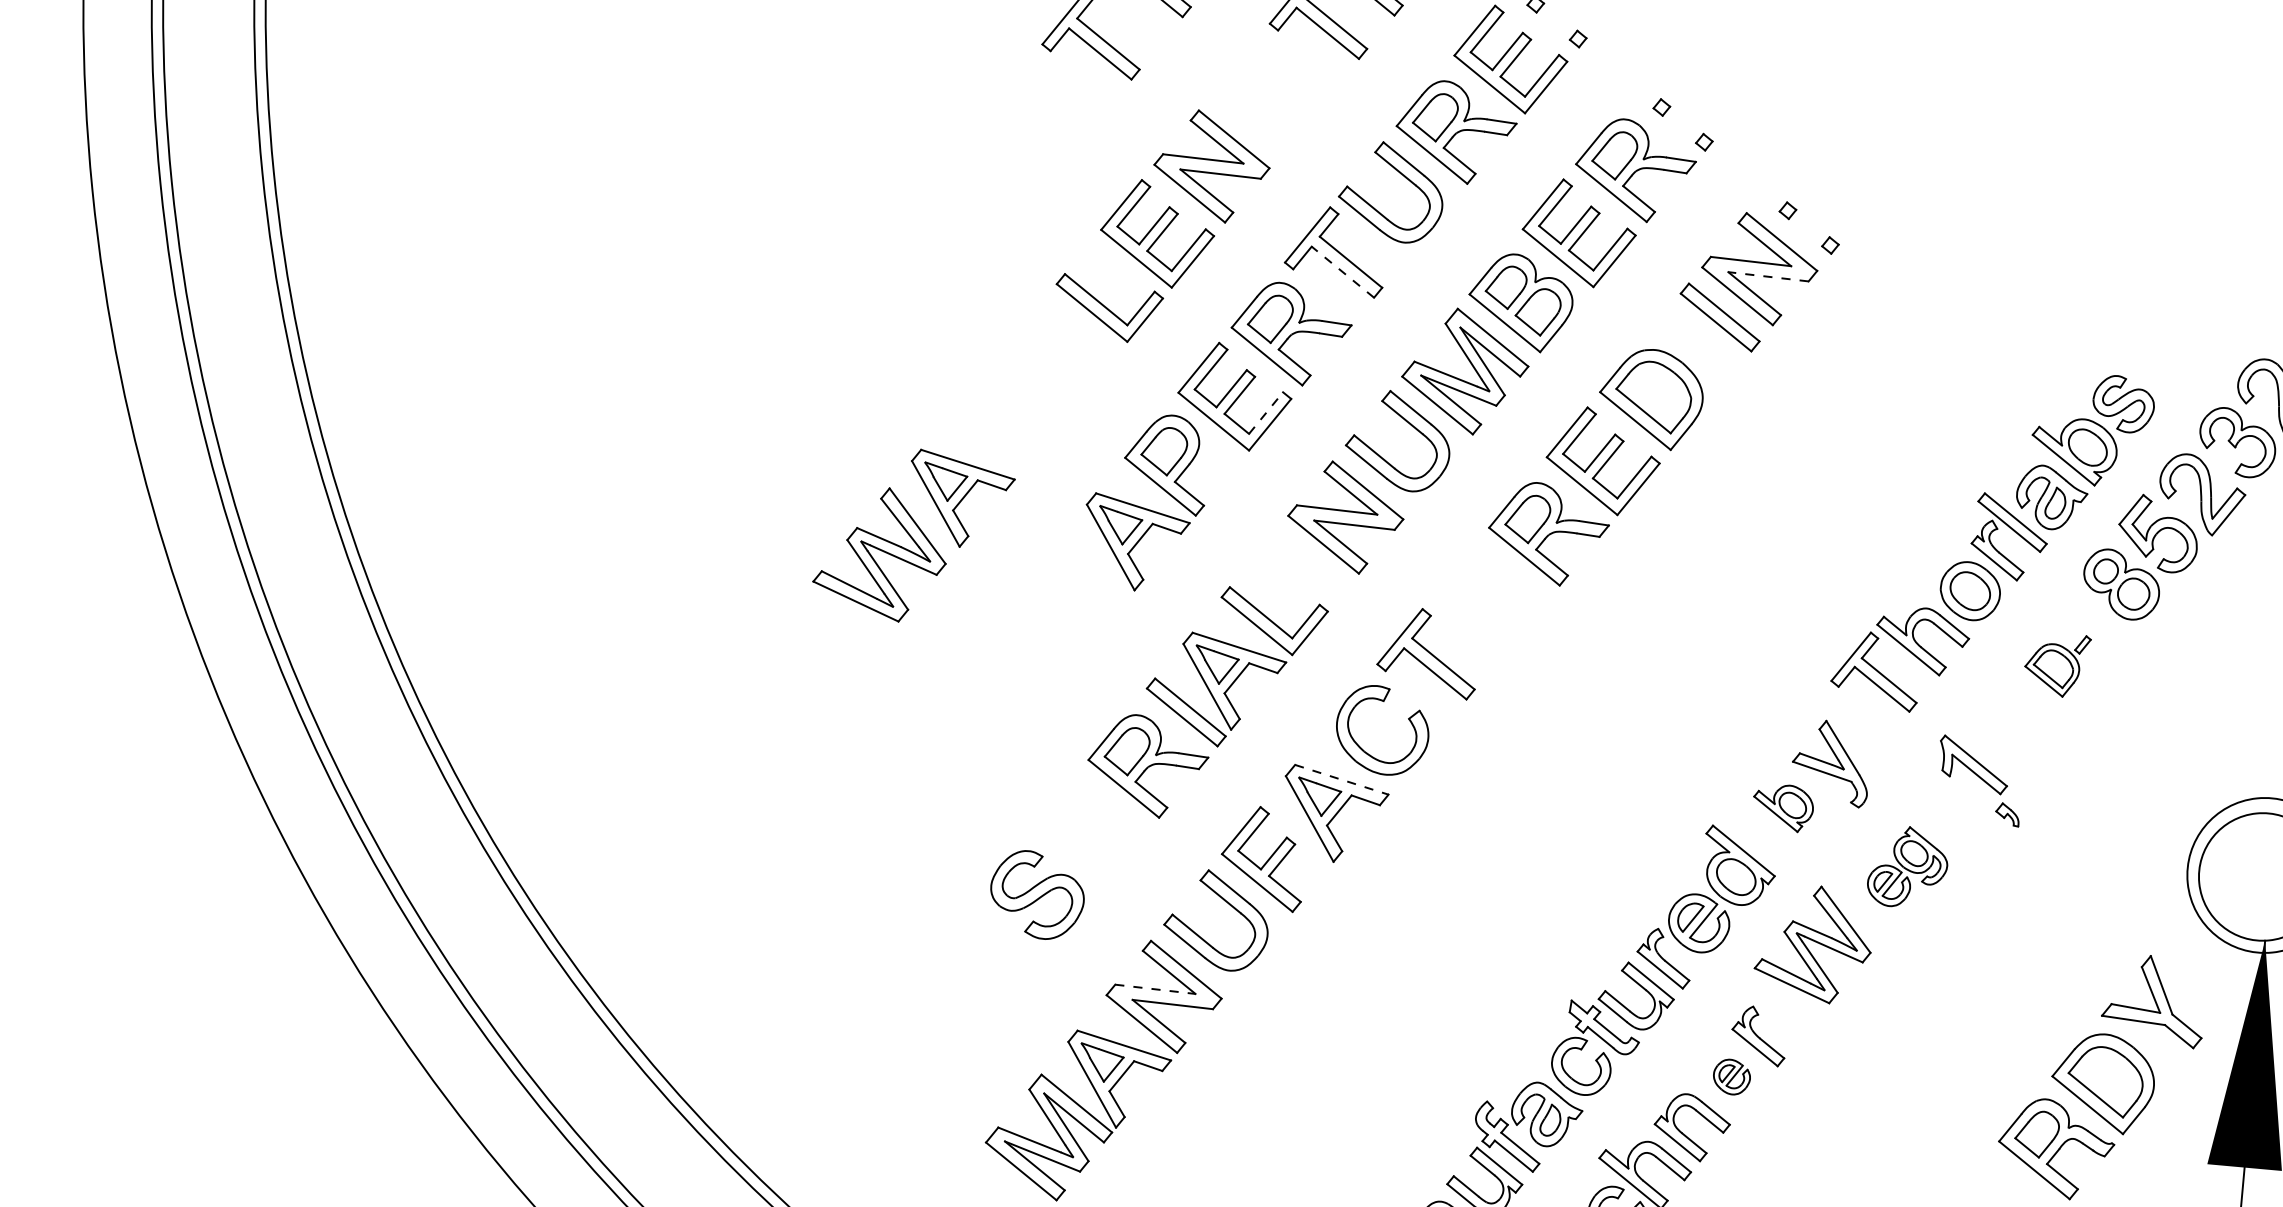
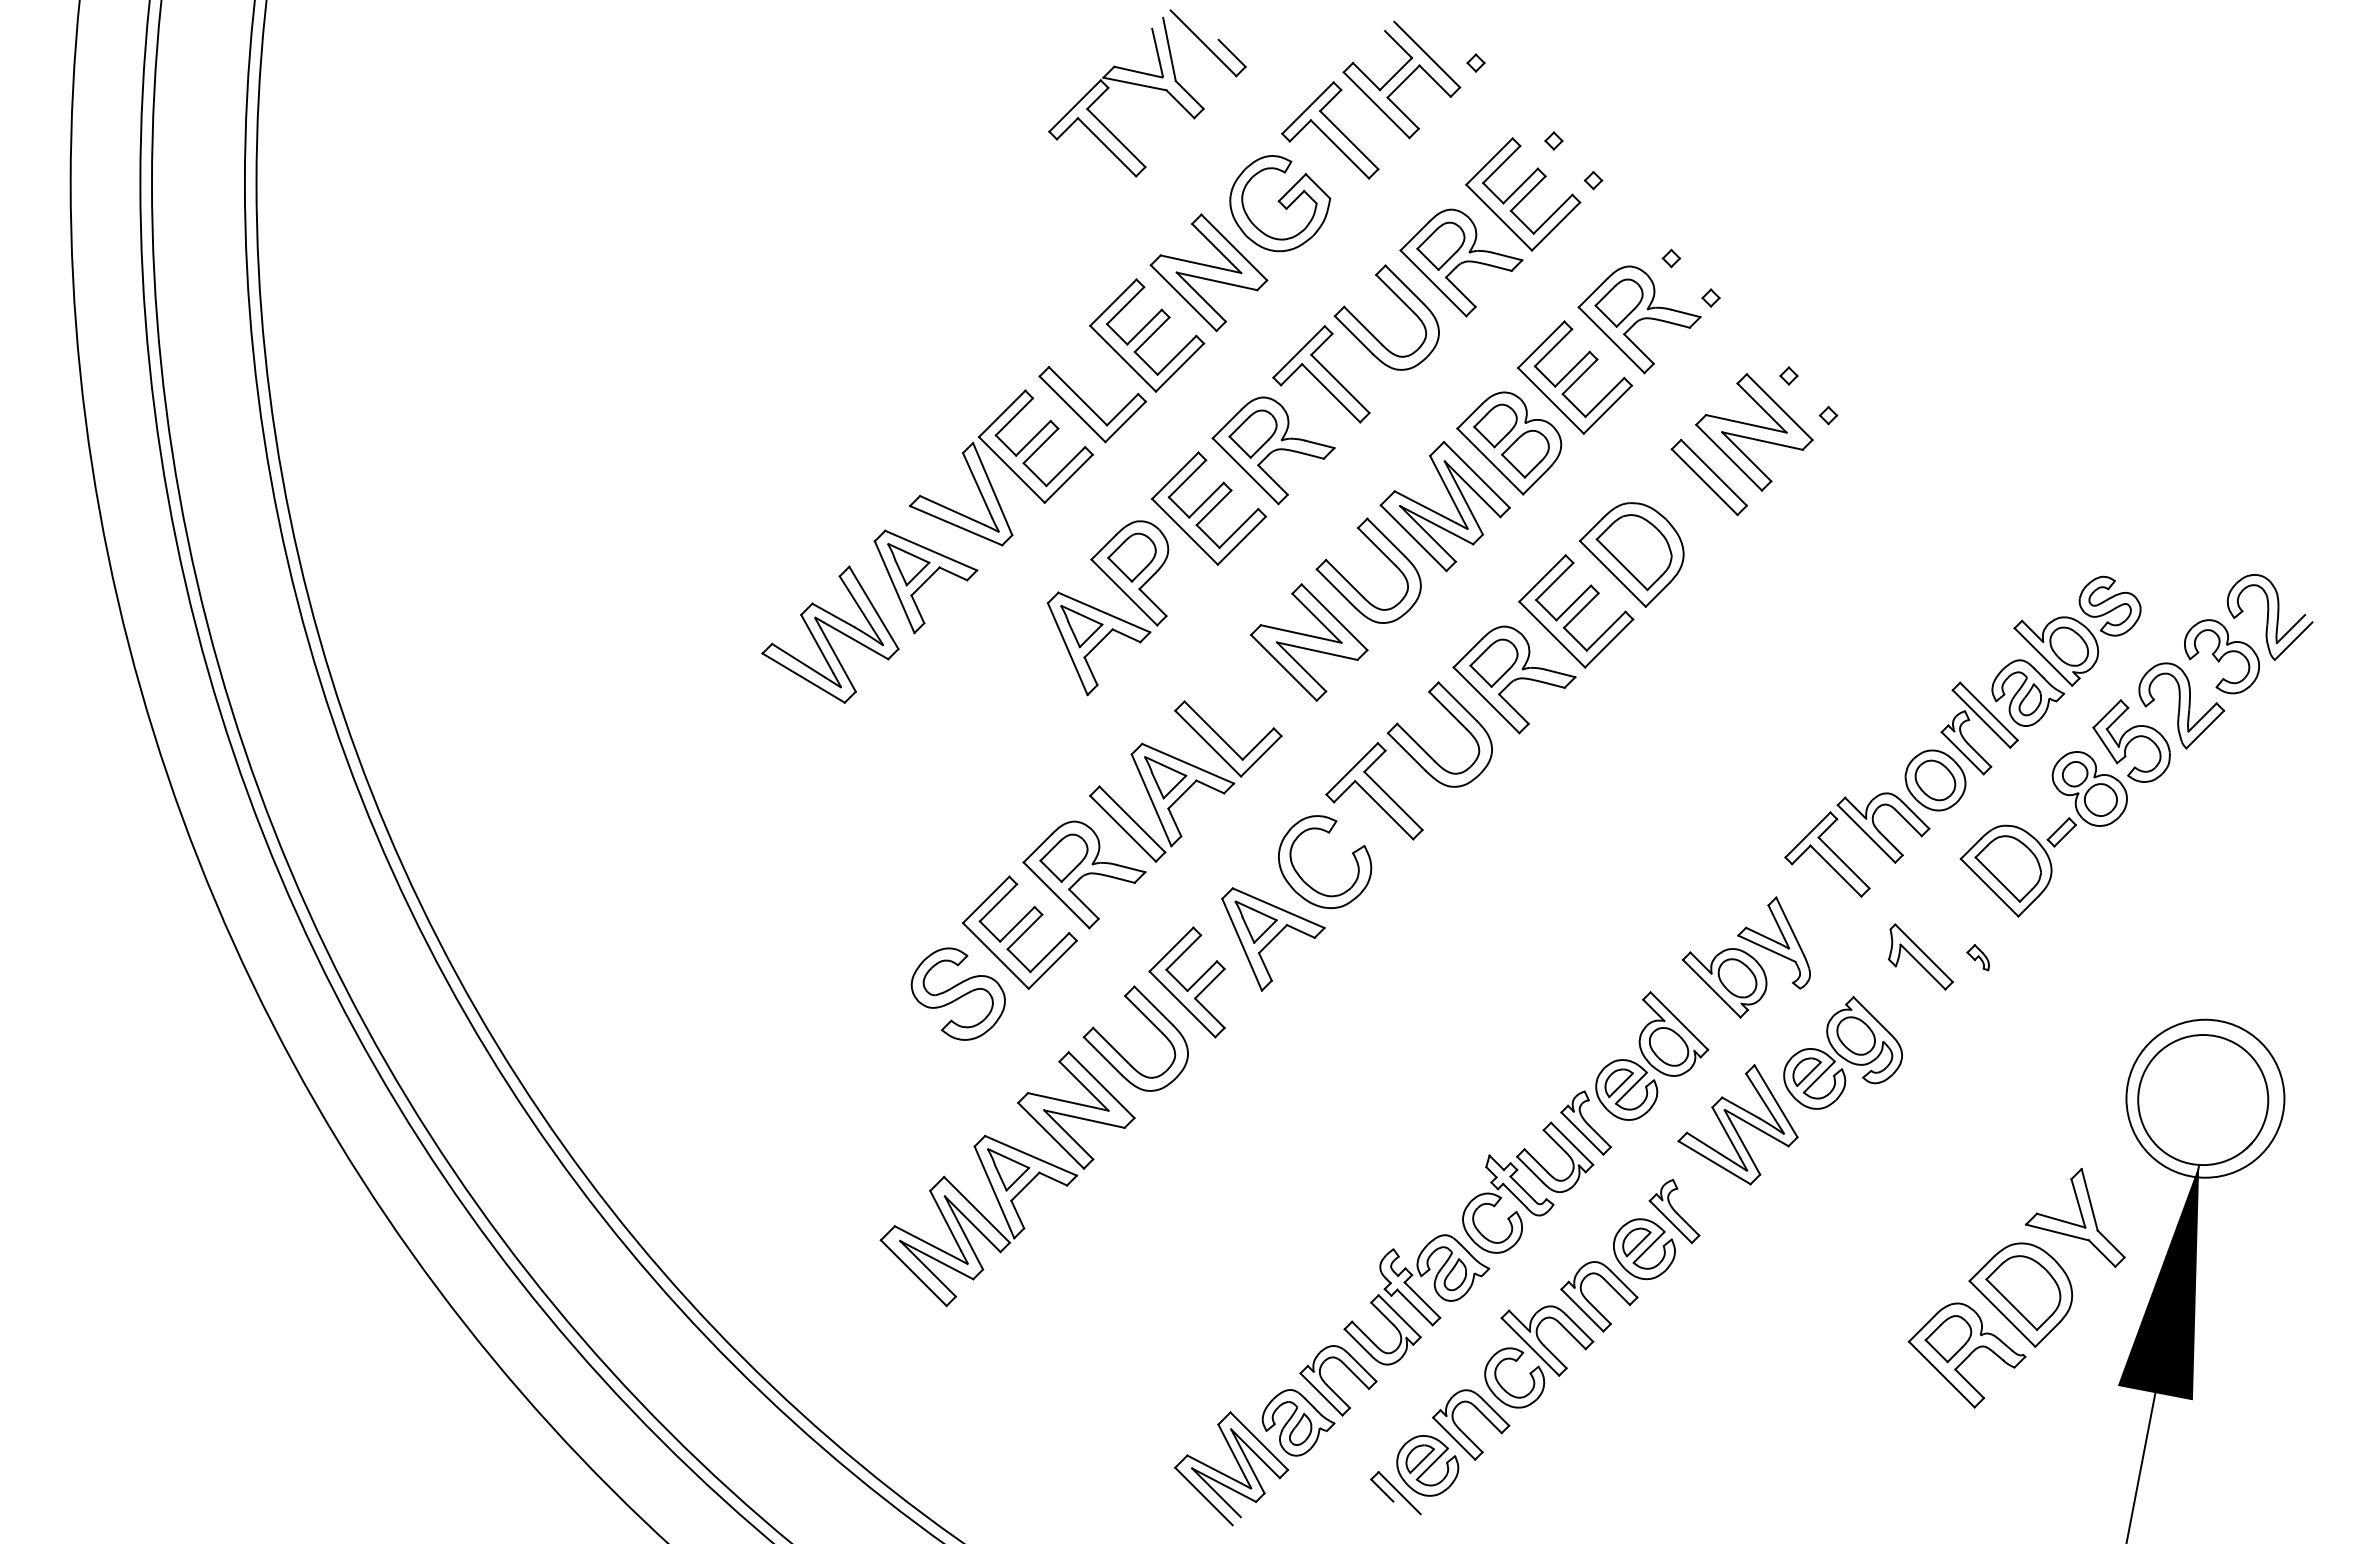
part: (1274, 91) -> (1280, 203), added
line: (1342, 271) -> (1330, 392), dashed -> solid
line: (1768, 276) -> (1762, 440), dashed -> solid
part: (1027, 376) -> (1000, 467), added
line: (1266, 413) -> (1239, 528), dashed -> solid
part: (1468, 610) -> (1424, 749), added
part: (2058, 668) -> (2017, 867), size x1.67
line: (1341, 780) -> (1278, 908), dashed -> solid
part: (1784, 809) -> (1724, 983), size x1.43
part: (2006, 815) -> (1977, 957), moved
part: (1091, 828) -> (1019, 932), added
part: (1906, 865) -> (1842, 1052), size x1.43
line: (1155, 989) -> (1068, 1102), dashed -> solid
part: (1732, 1077) -> (1644, 1249), size x1.67

